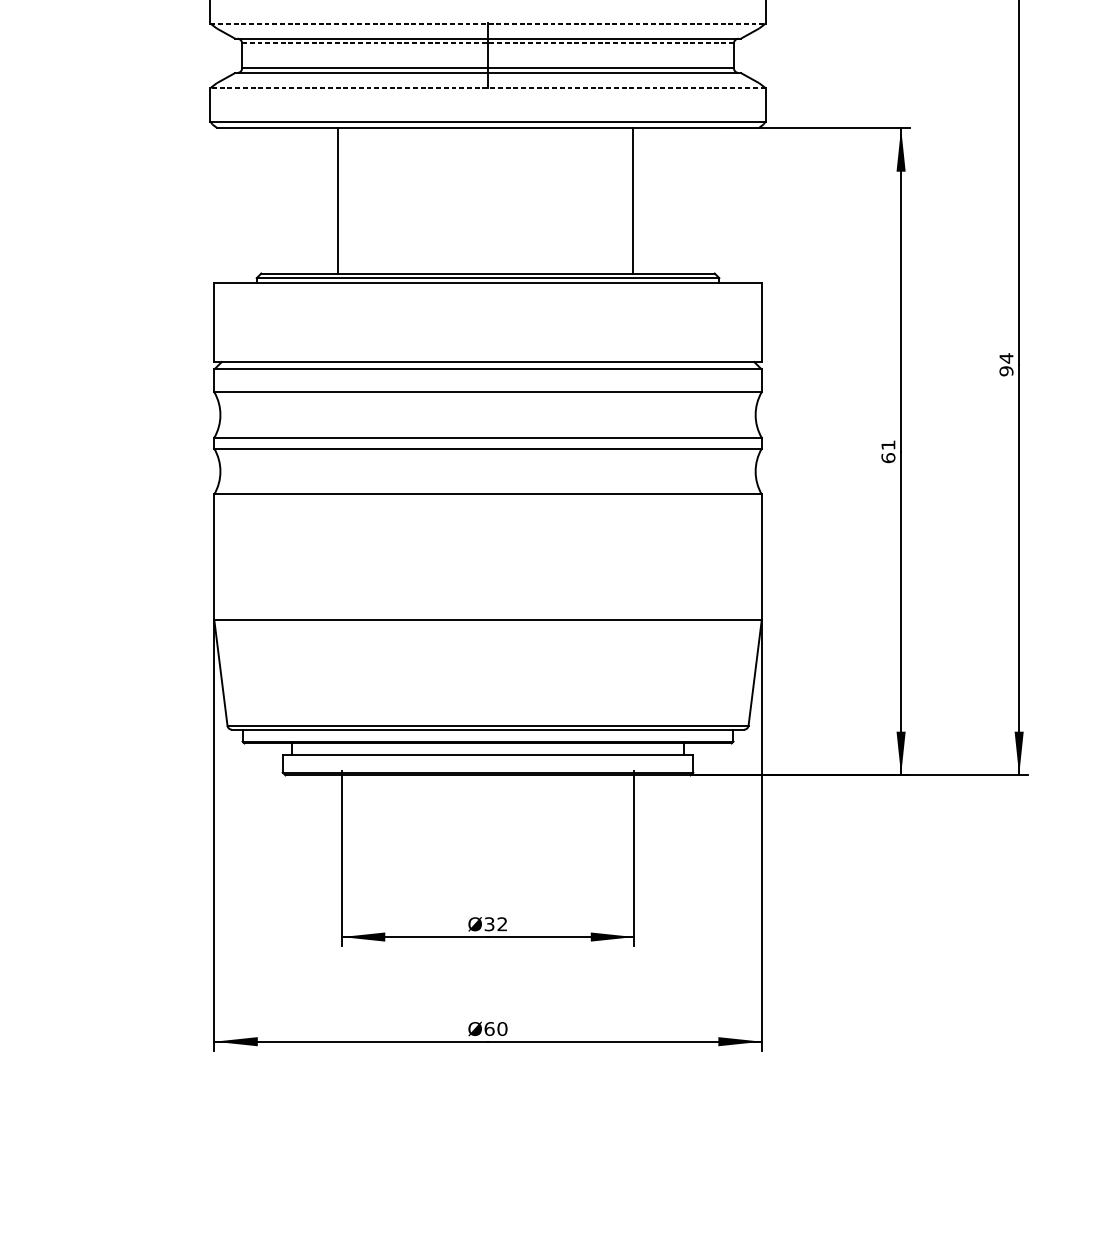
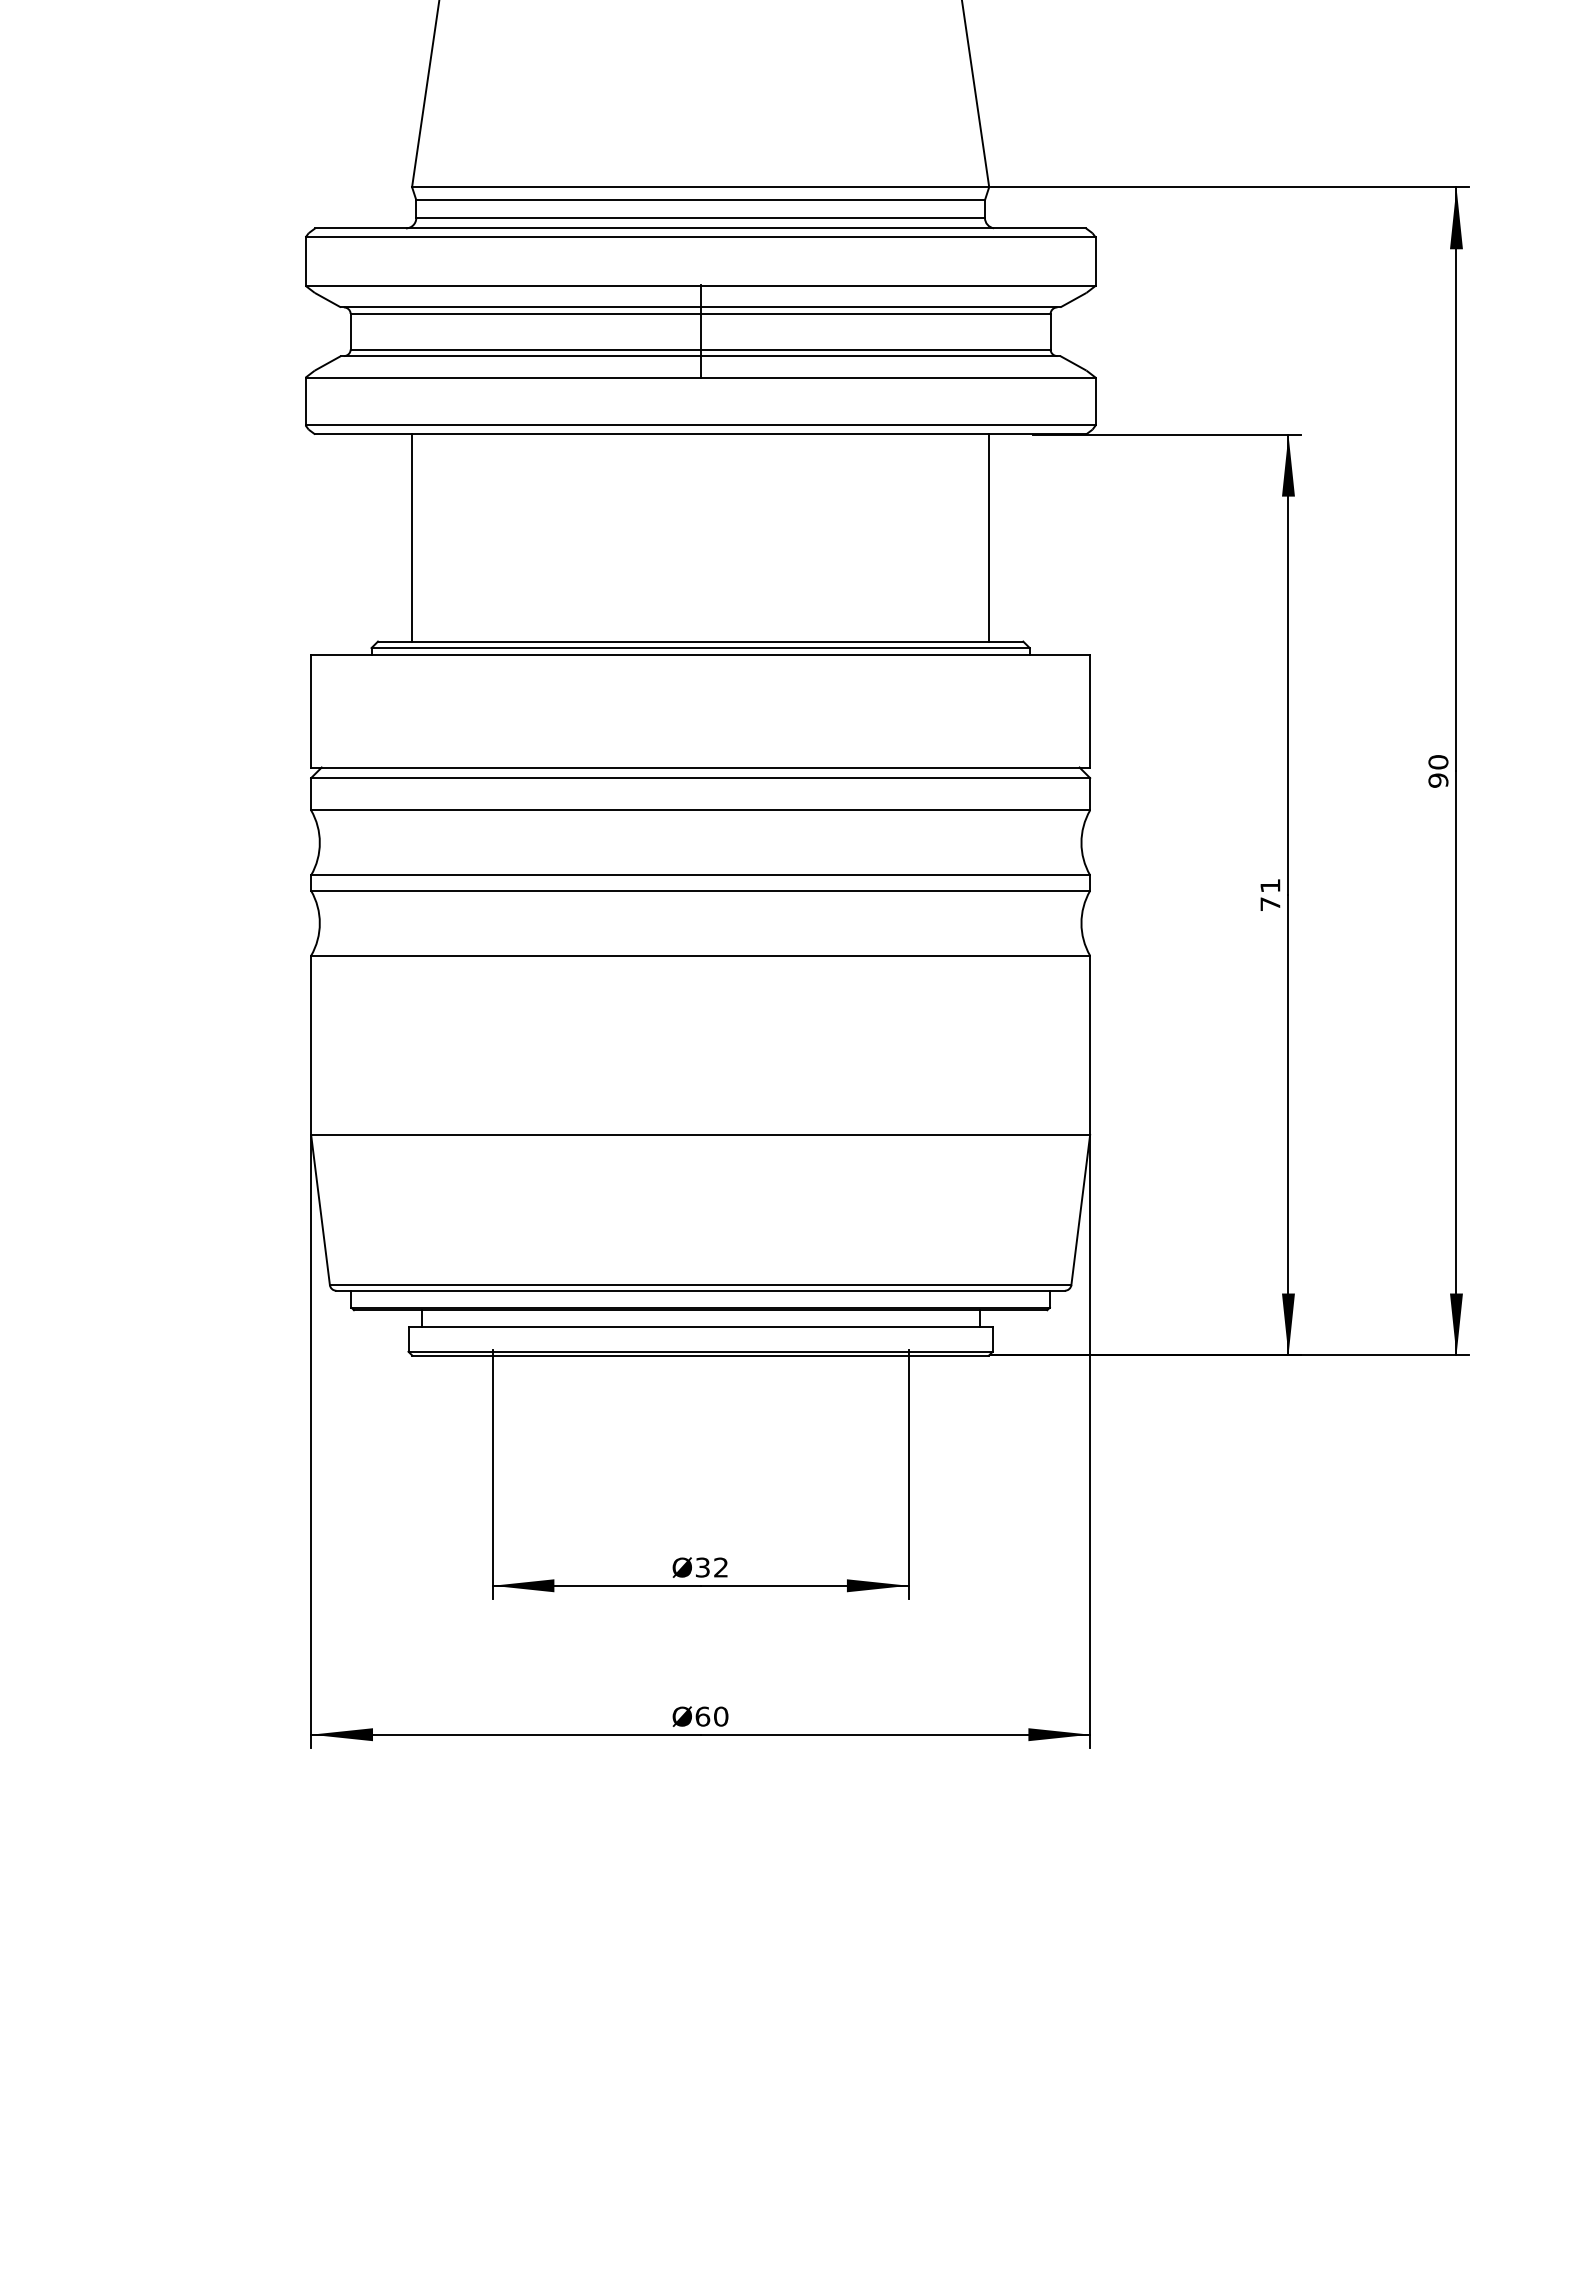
line: (488, 23) -> (701, 285), dashed -> solid
line: (487, 43) -> (700, 313), dashed -> solid
line: (487, 87) -> (700, 377), dashed -> solid
line: (338, 200) -> (412, 537), moved
line: (633, 200) -> (989, 537), moved
text: (1006, 357) -> (1438, 761), 94 -> 90
text: (888, 458) -> (1270, 904), 61 -> 71

